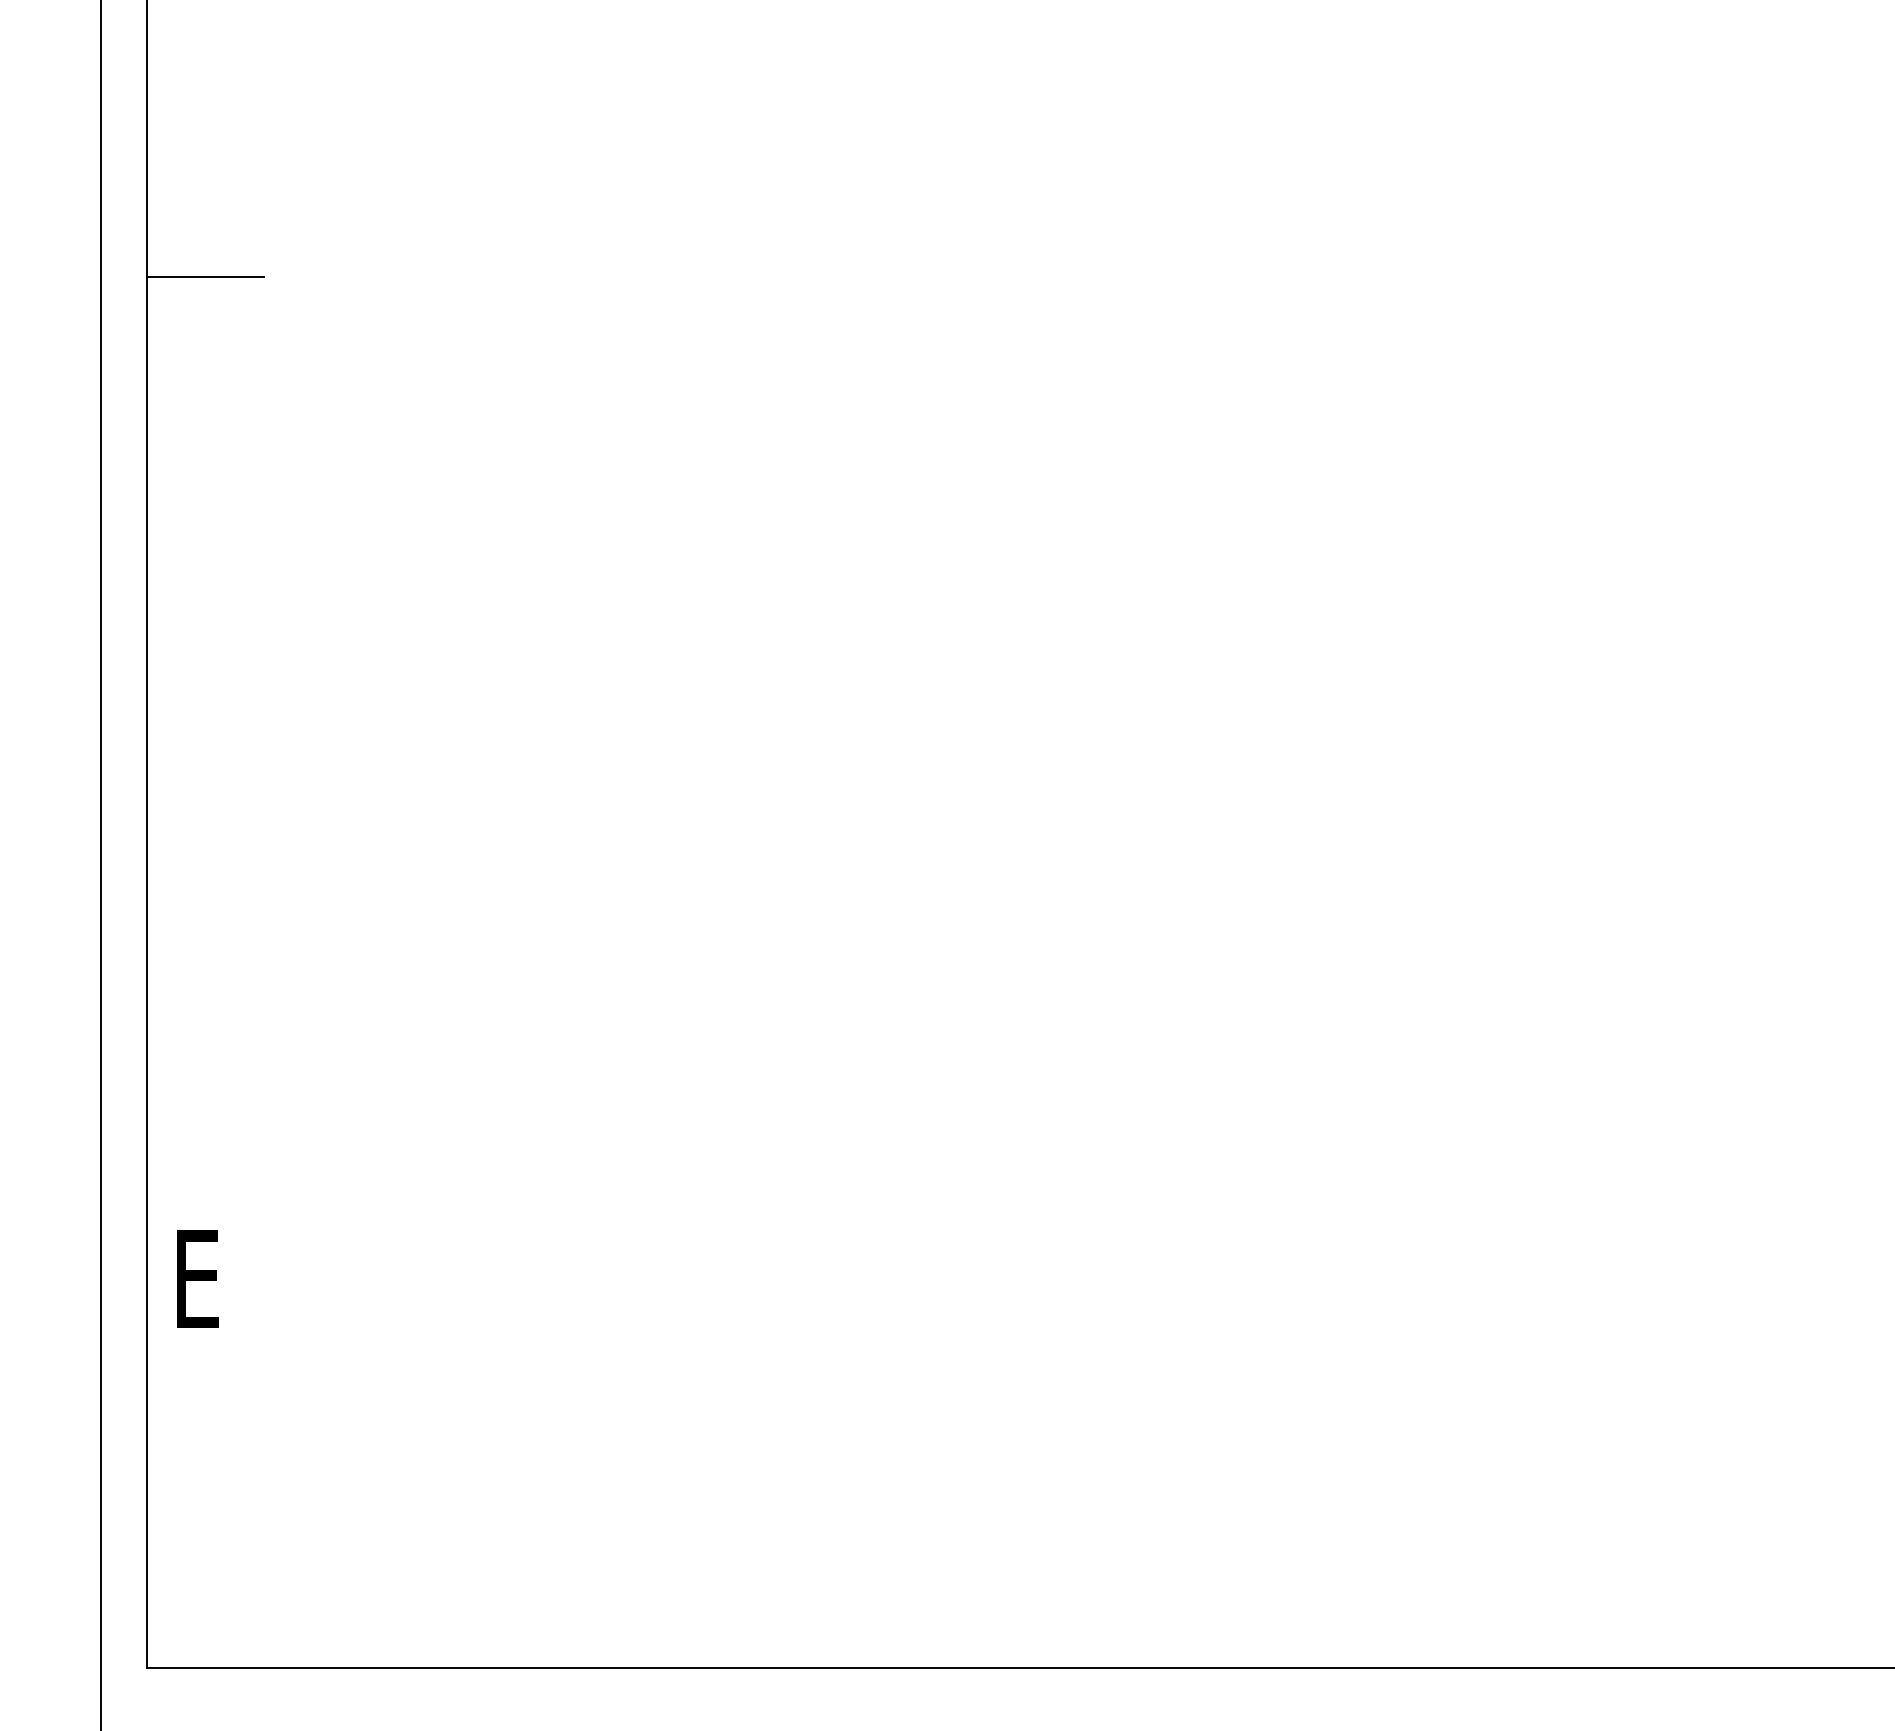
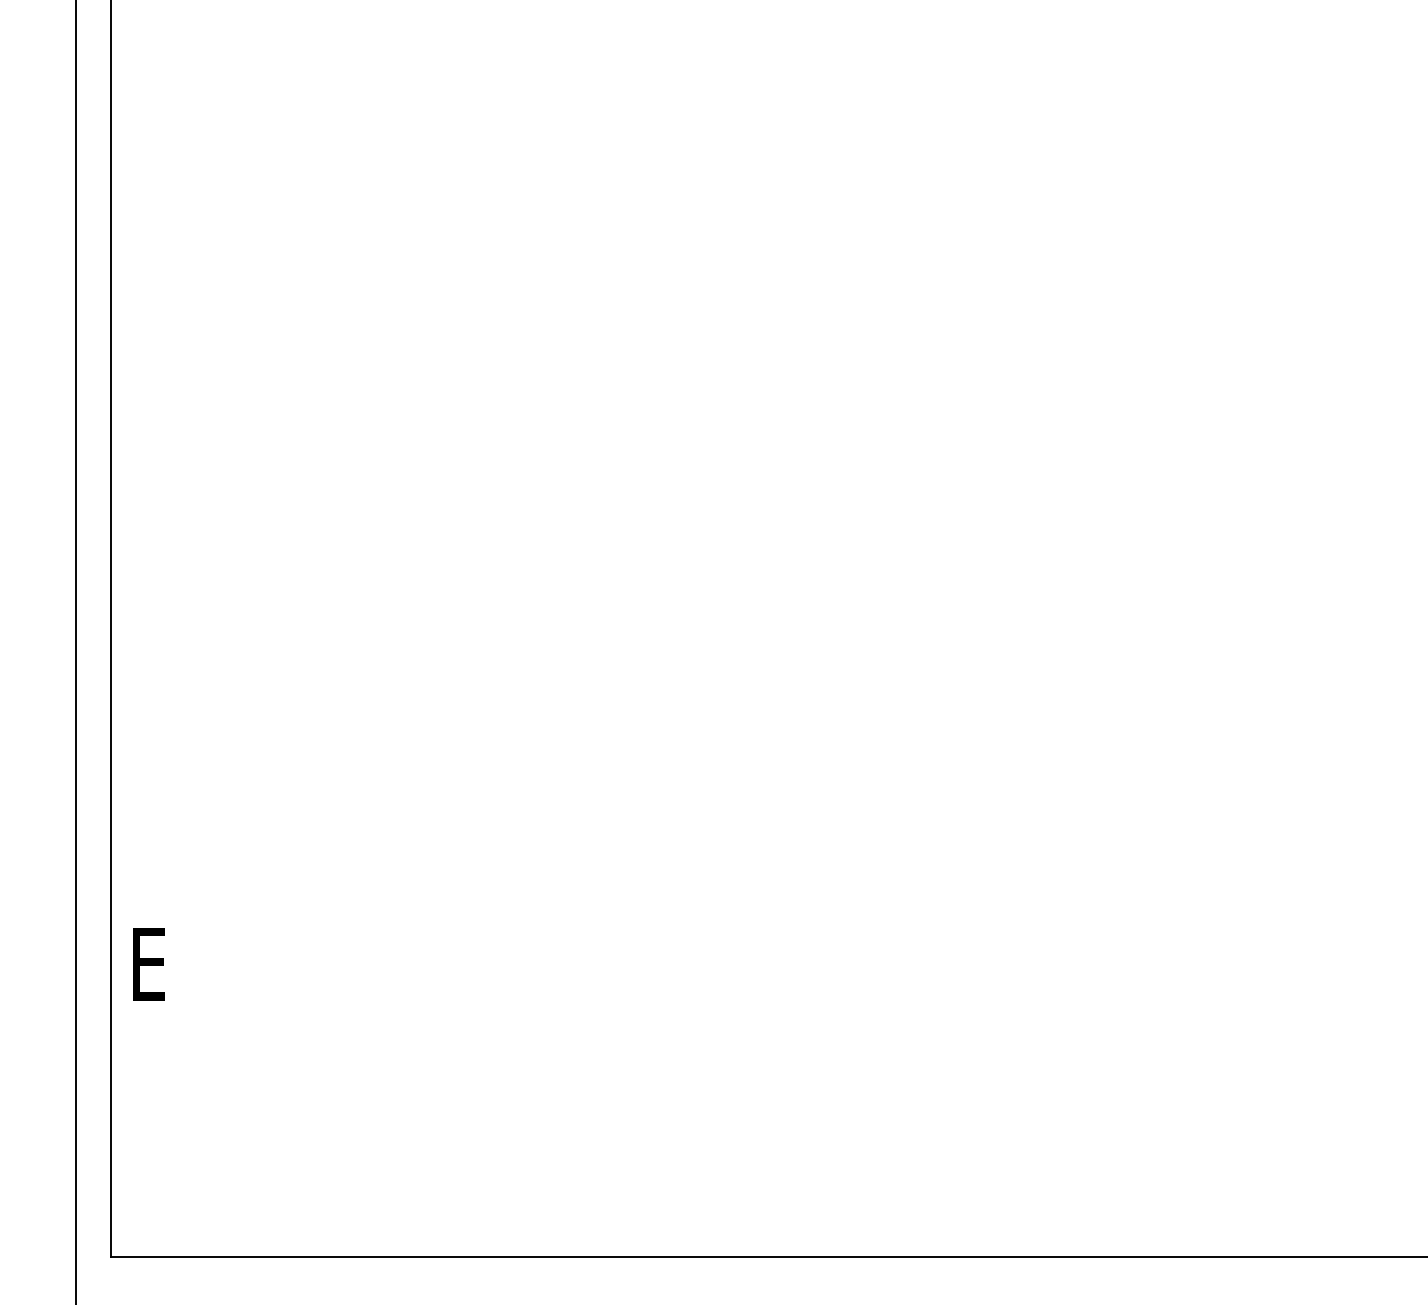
line: (205, 276) -> (154, 208), removed

